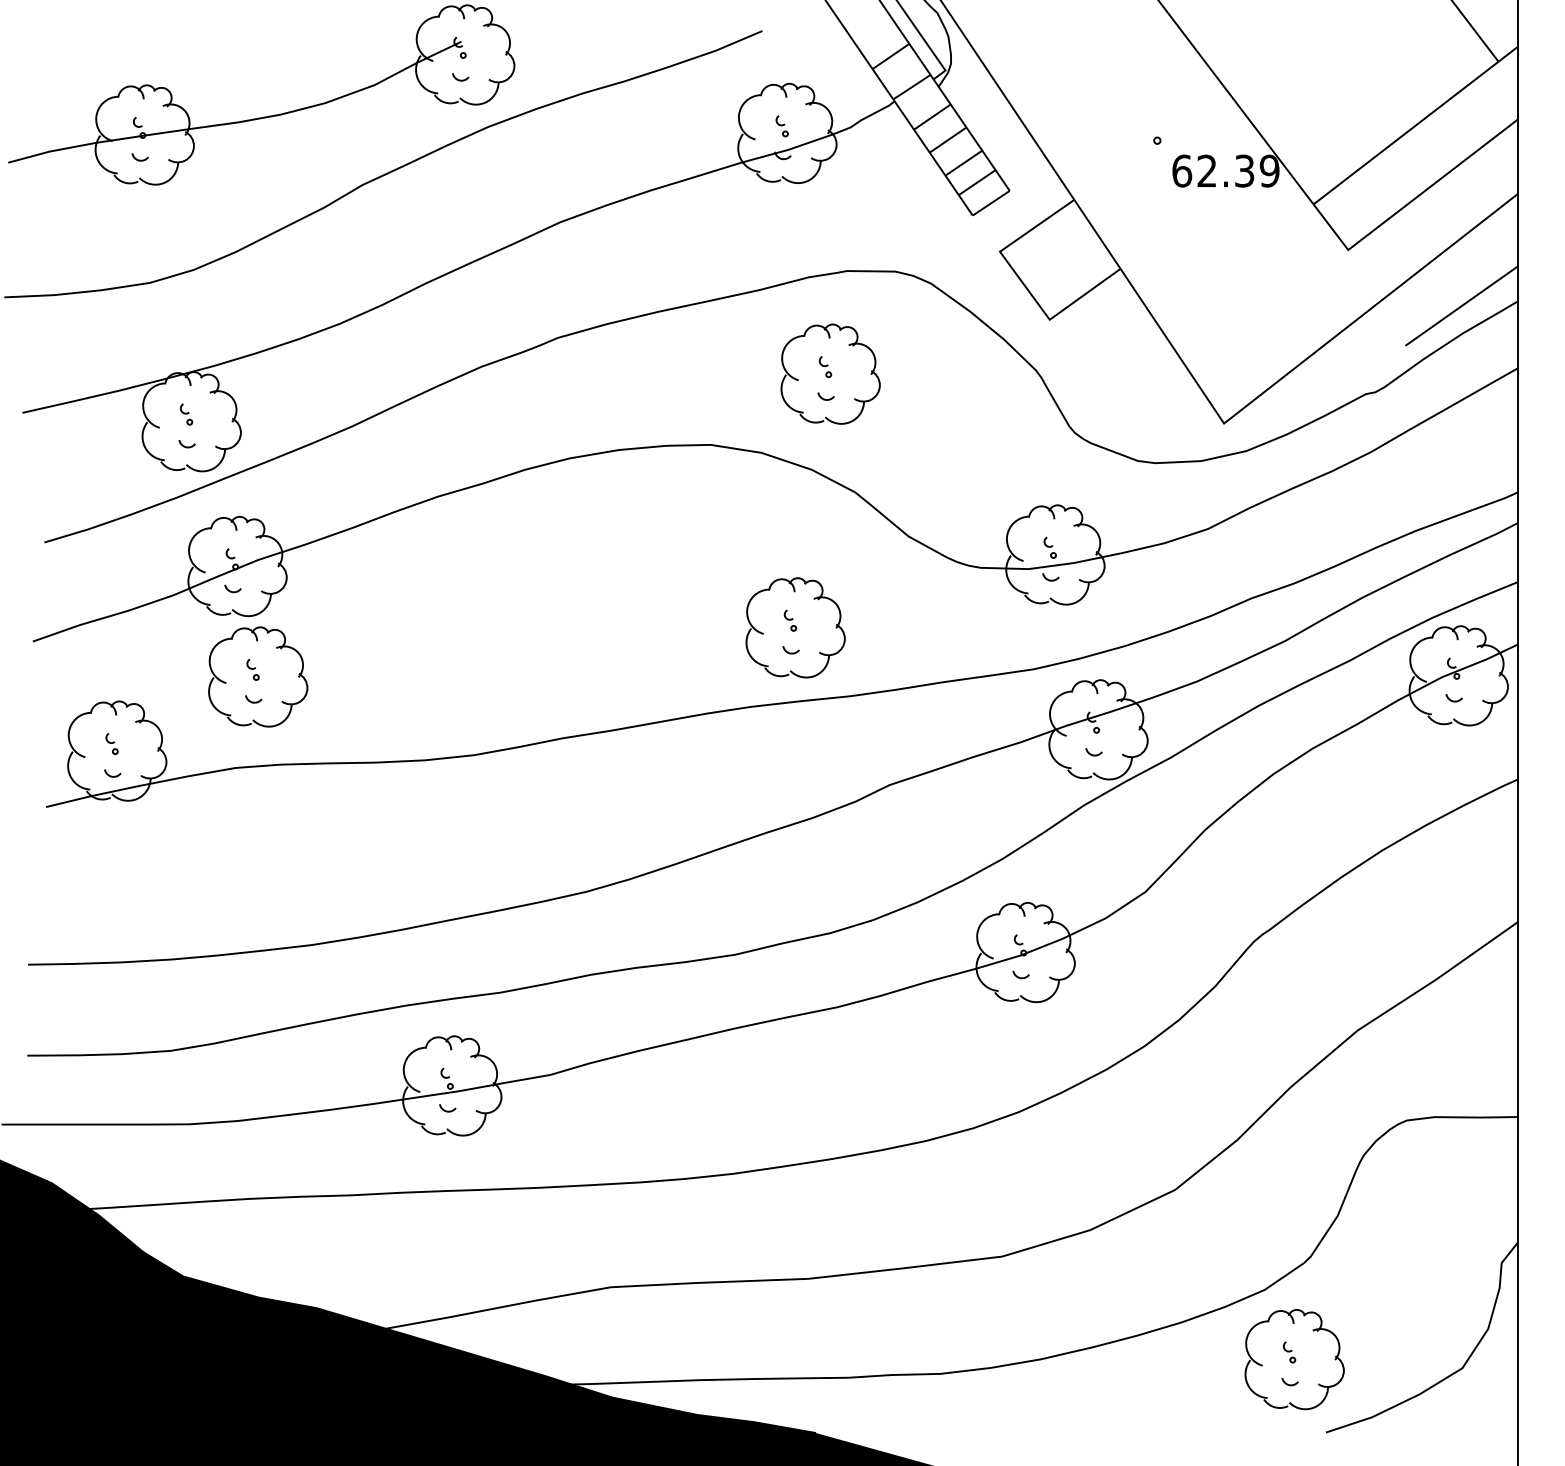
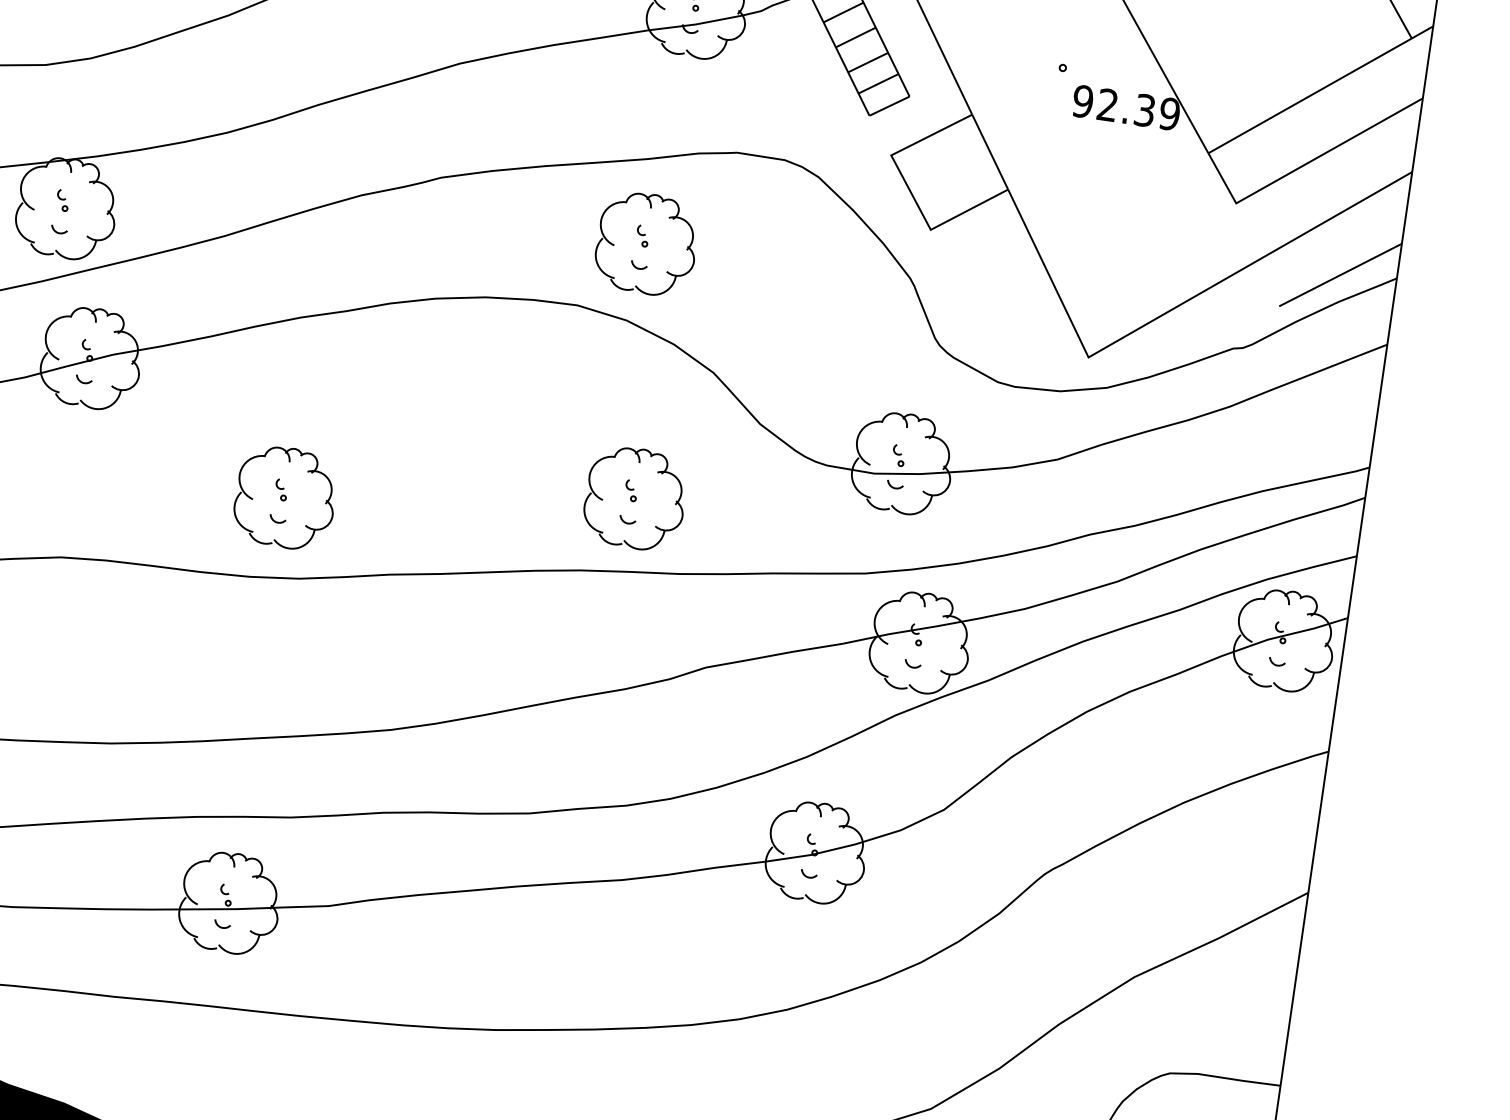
text: (1182, 170) -> (1083, 101), 62.39 -> 92.39
part: (830, 373) -> (646, 243), moved
part: (258, 676) -> (285, 497), moved

